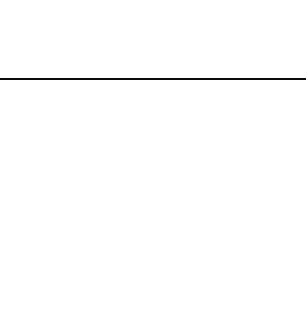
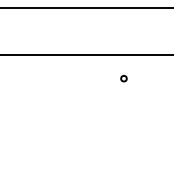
part: (190, 124) -> (123, 78), added

